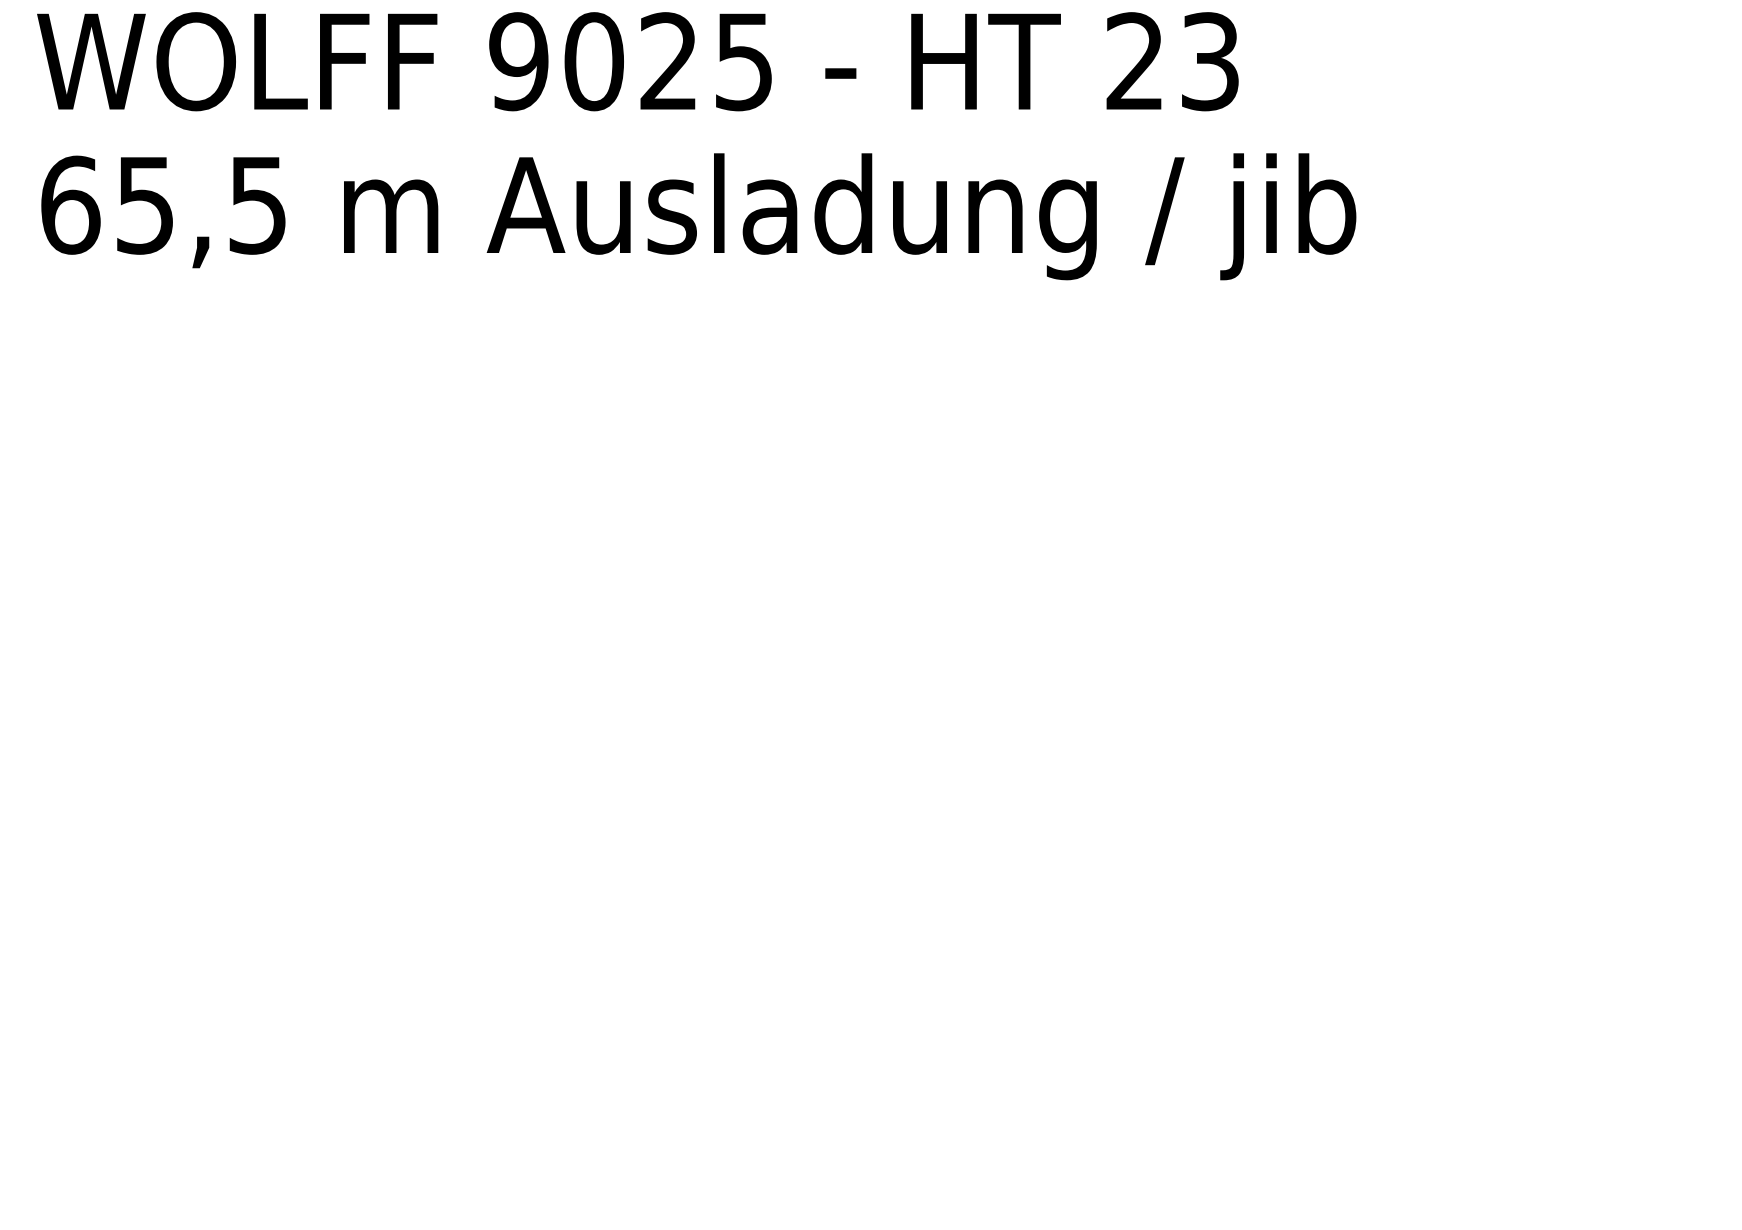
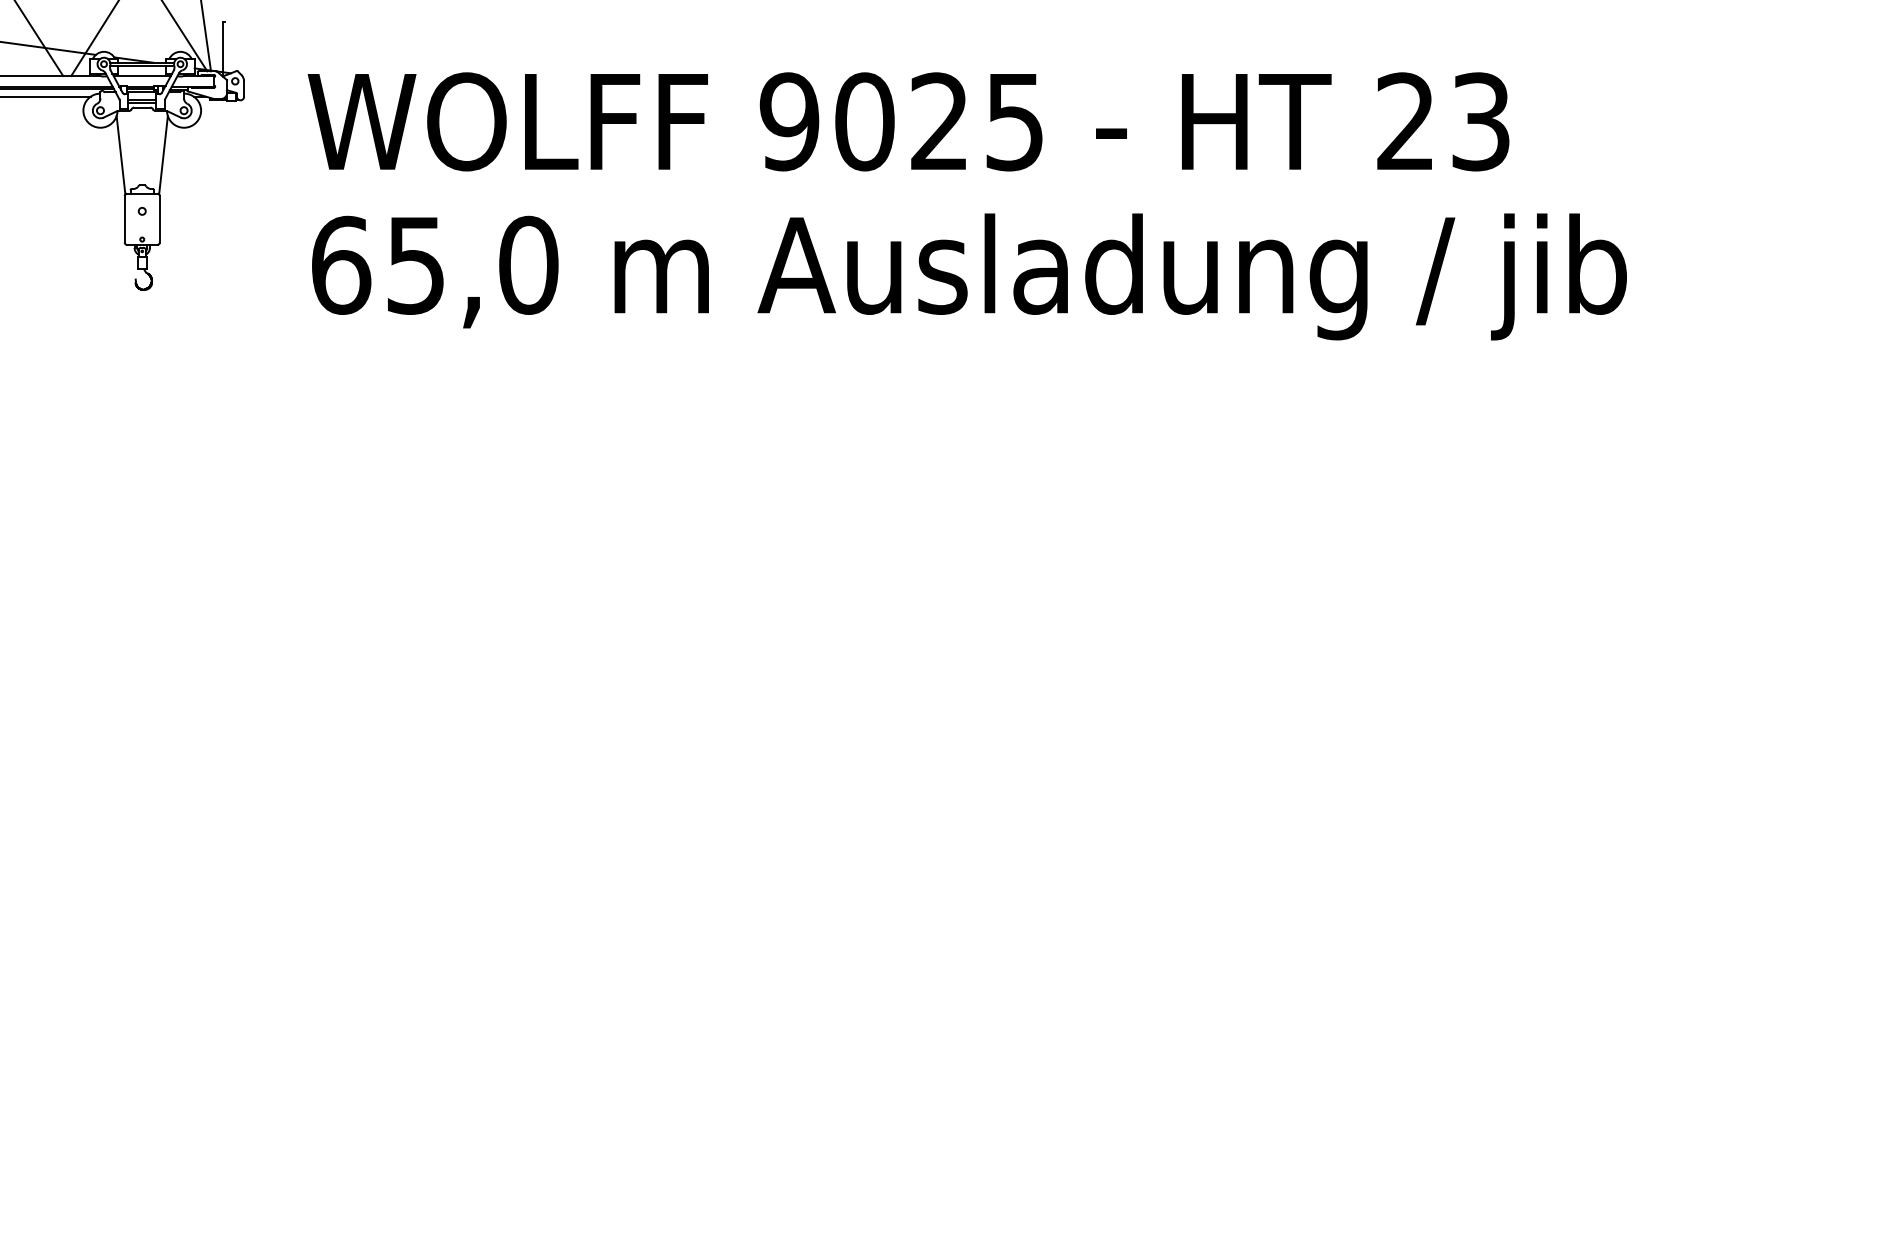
text: (257, 204) -> (528, 264), 65,5 -> 65,0

